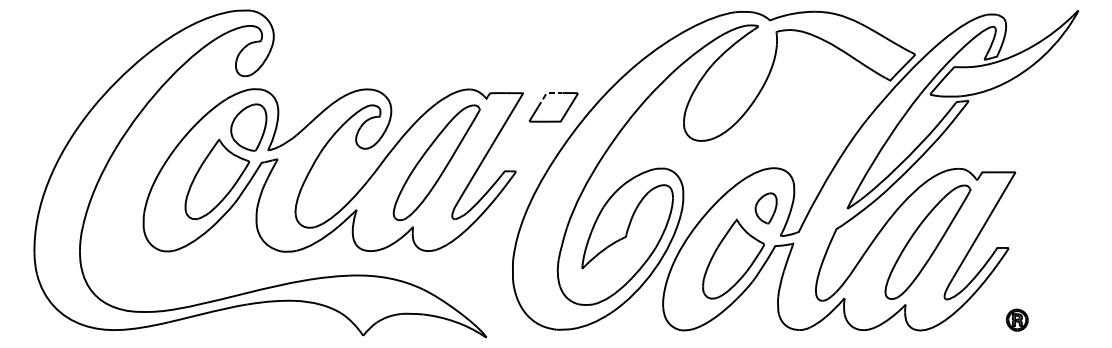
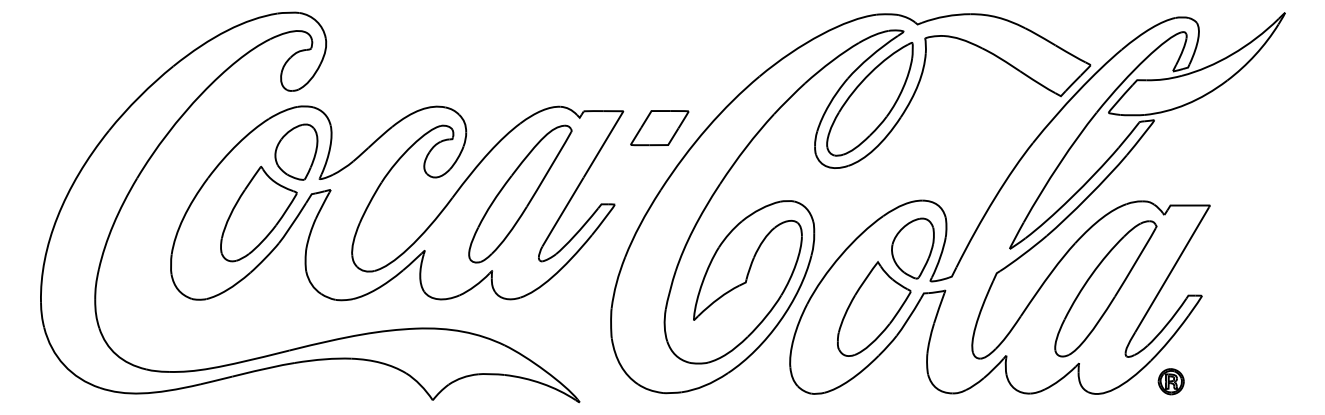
part: (729, 83) -> (869, 99), added
line: (546, 93) -> (651, 111), dashed -> solid
part: (765, 208) -> (912, 248), size x1.67
part: (1016, 320) -> (1170, 381), moved

